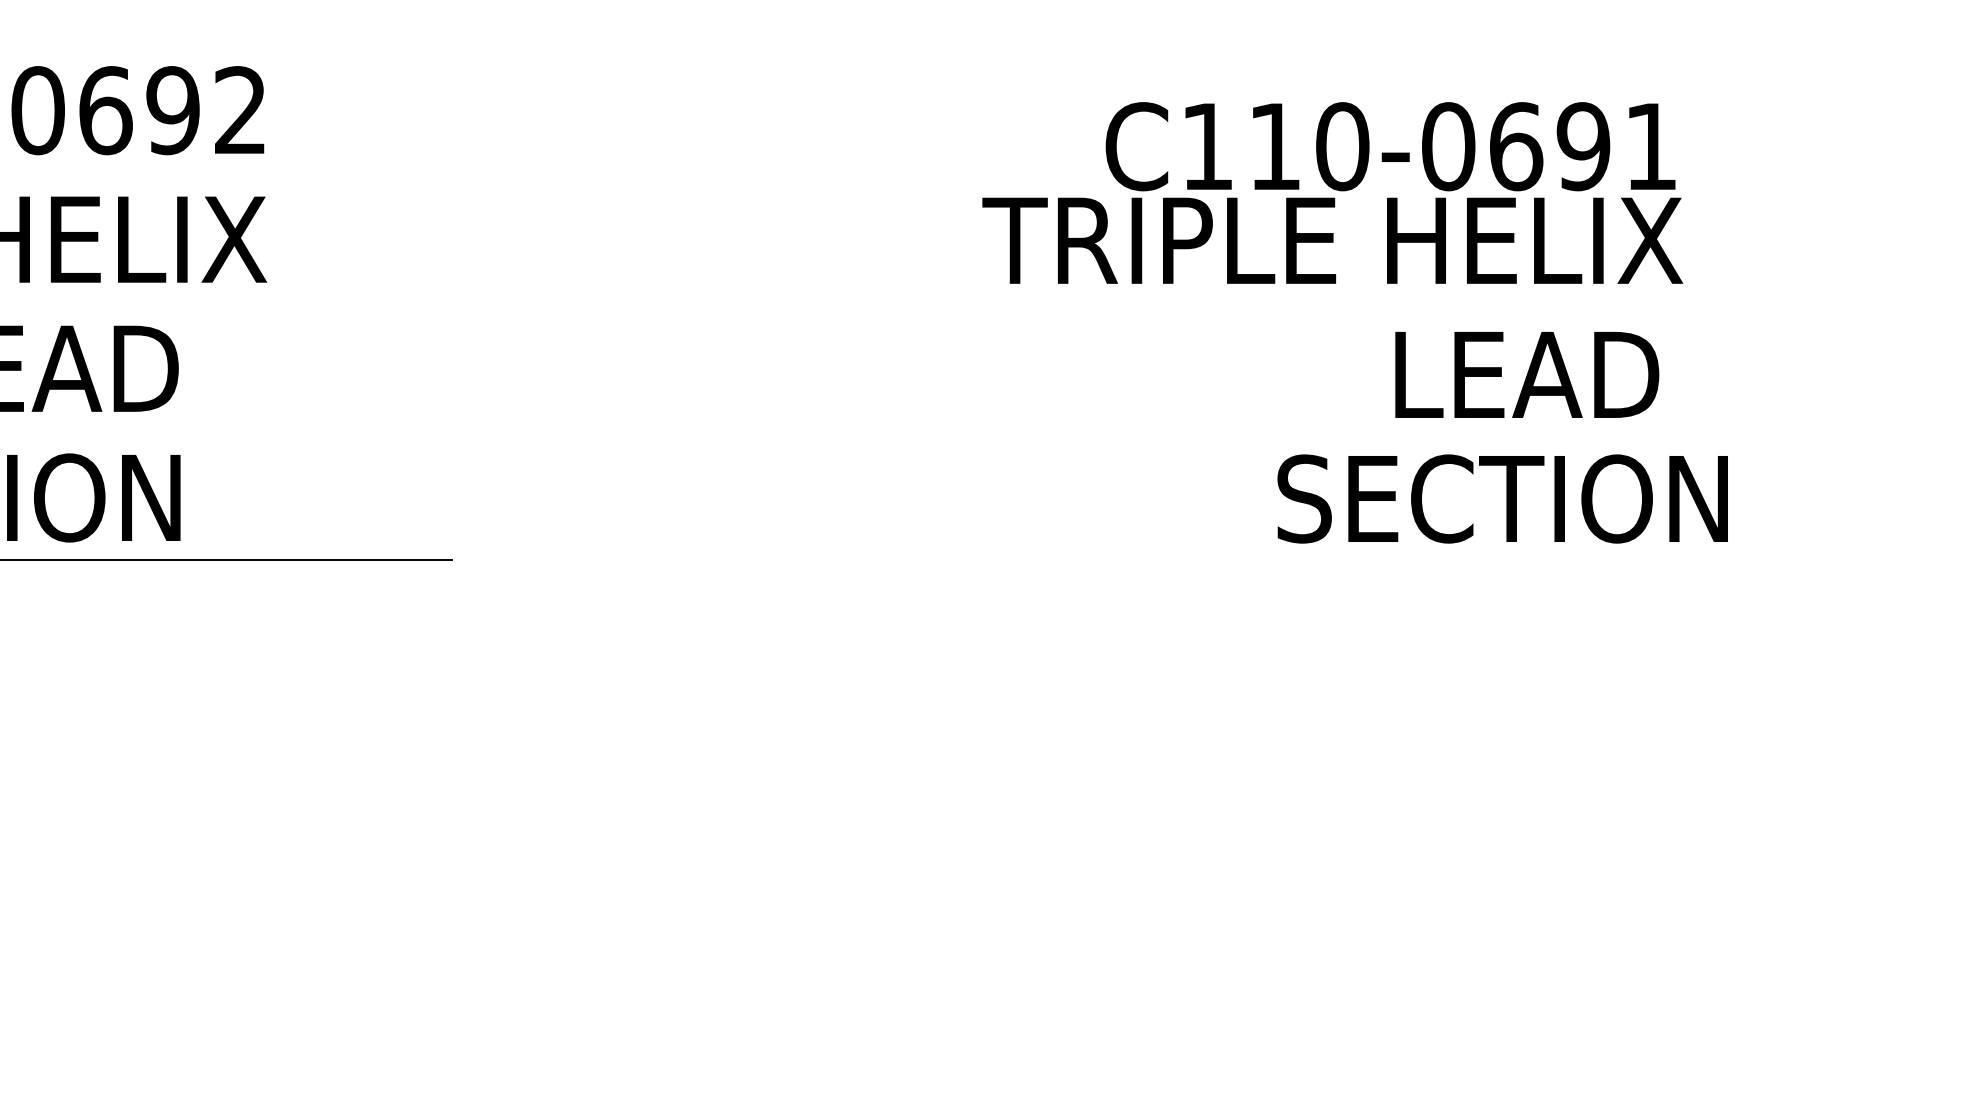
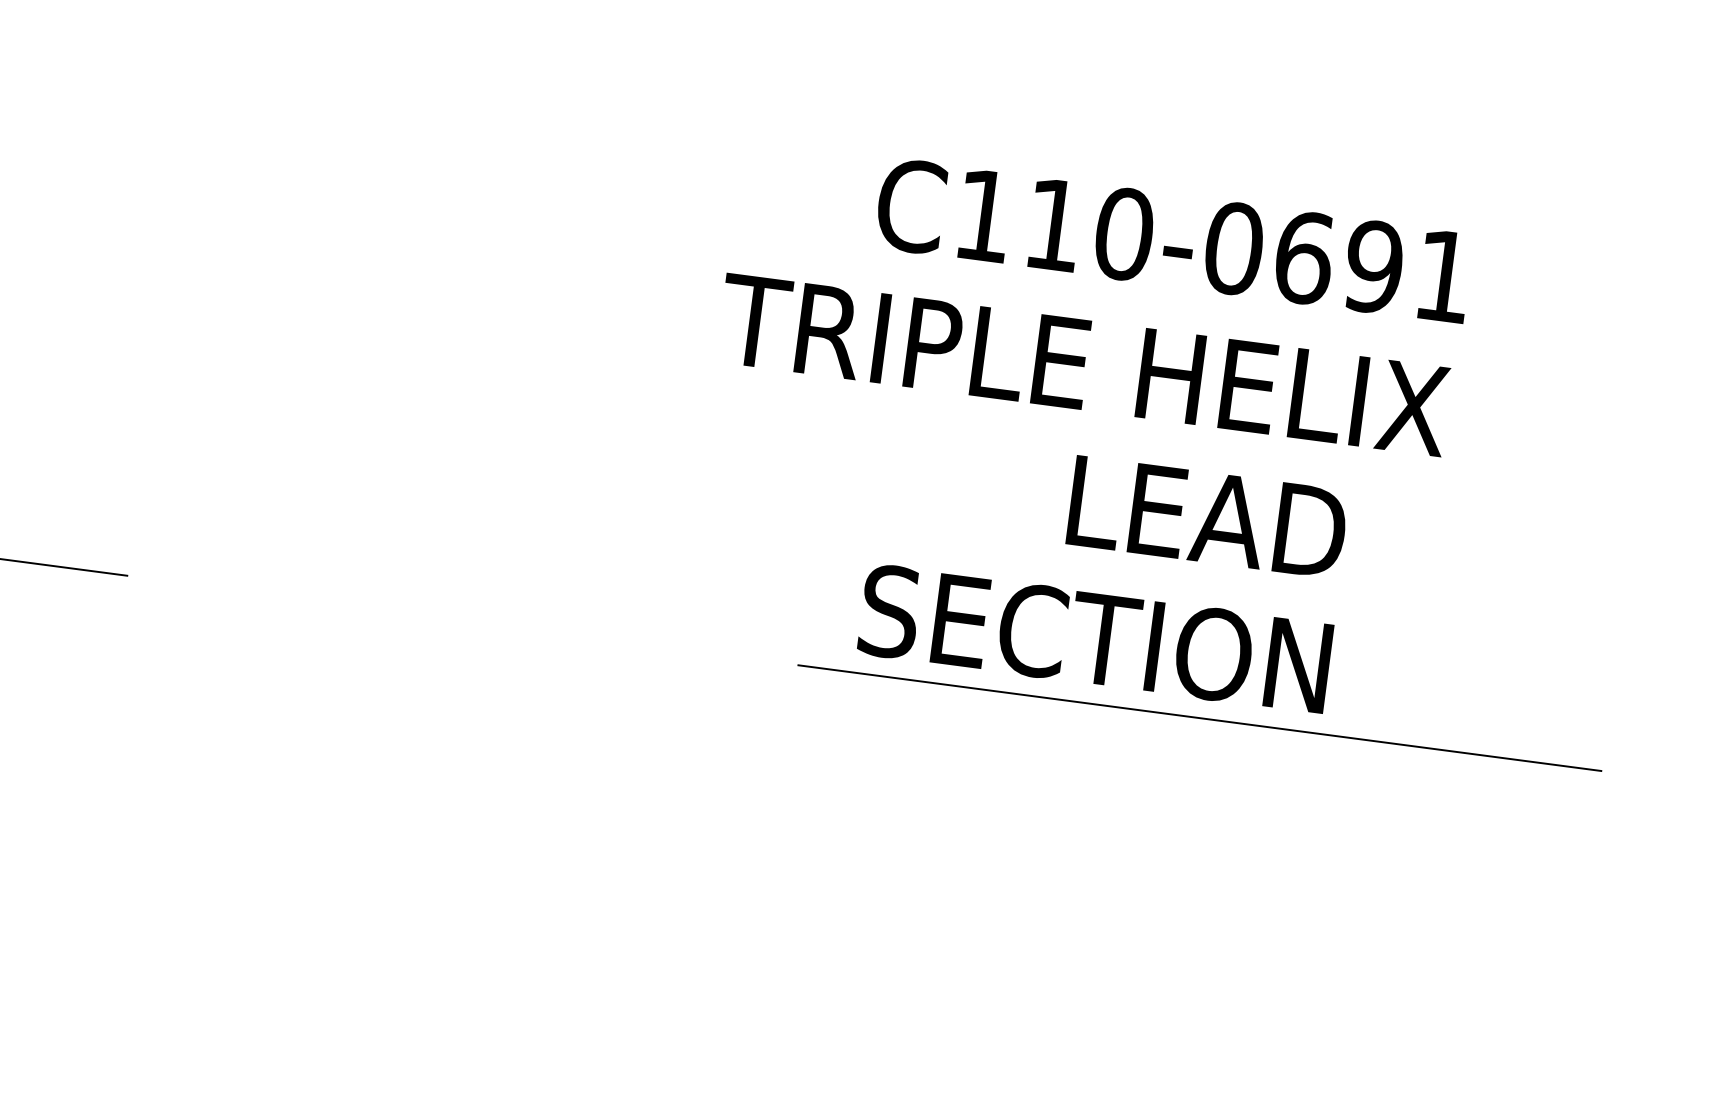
text: (1390, 146) -> (1173, 240), moved
text: (1527, 374) -> (1208, 517), moved
text: (1502, 498) -> (1095, 638), moved
line: (1486, 561) -> (1199, 718), added

